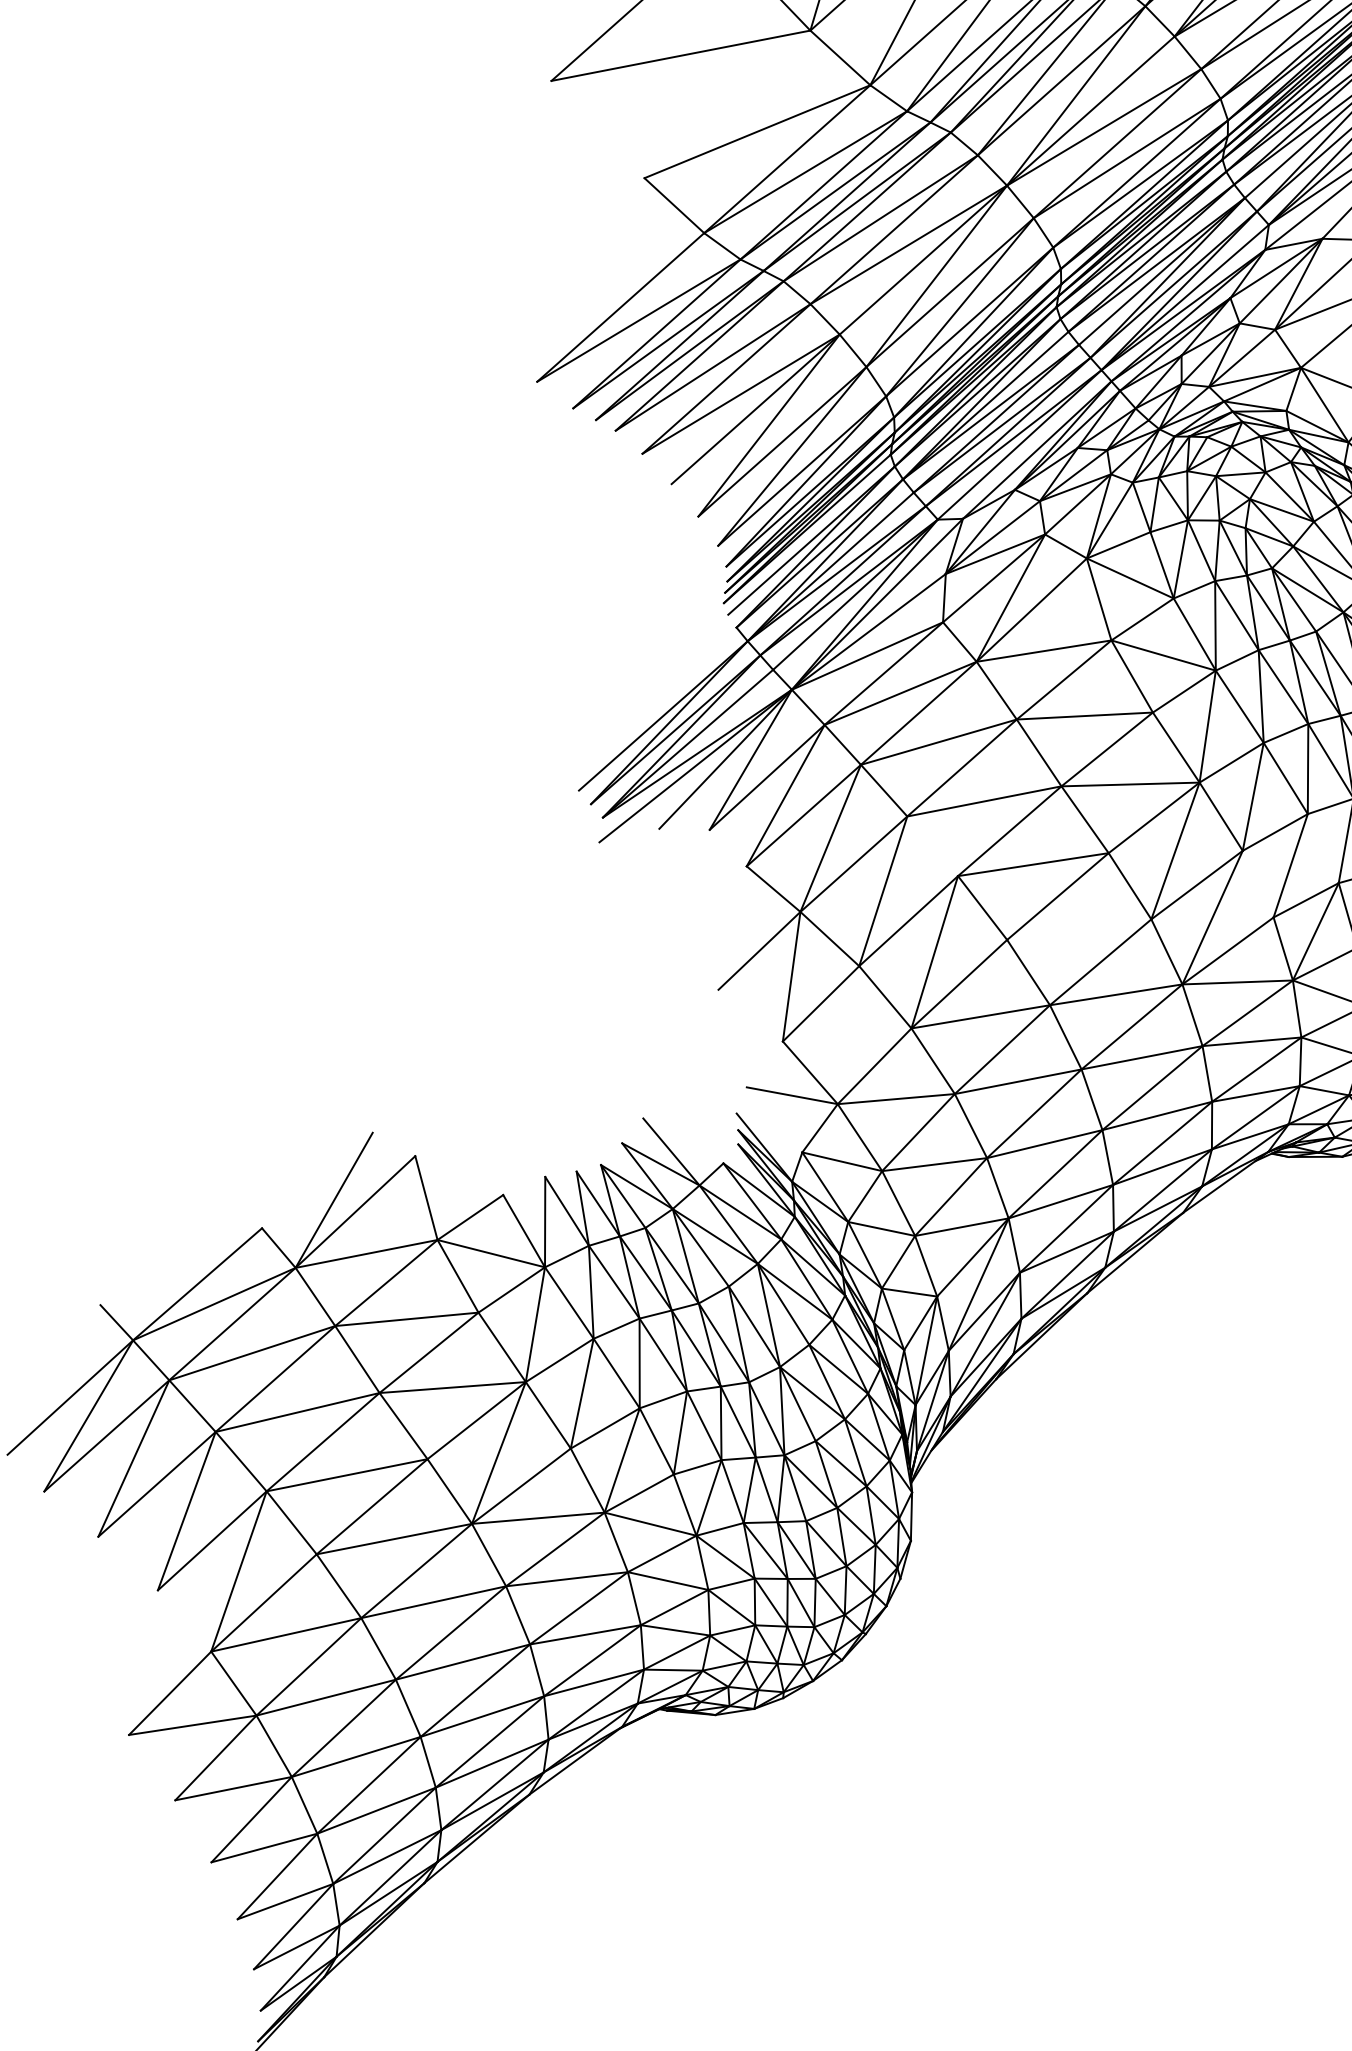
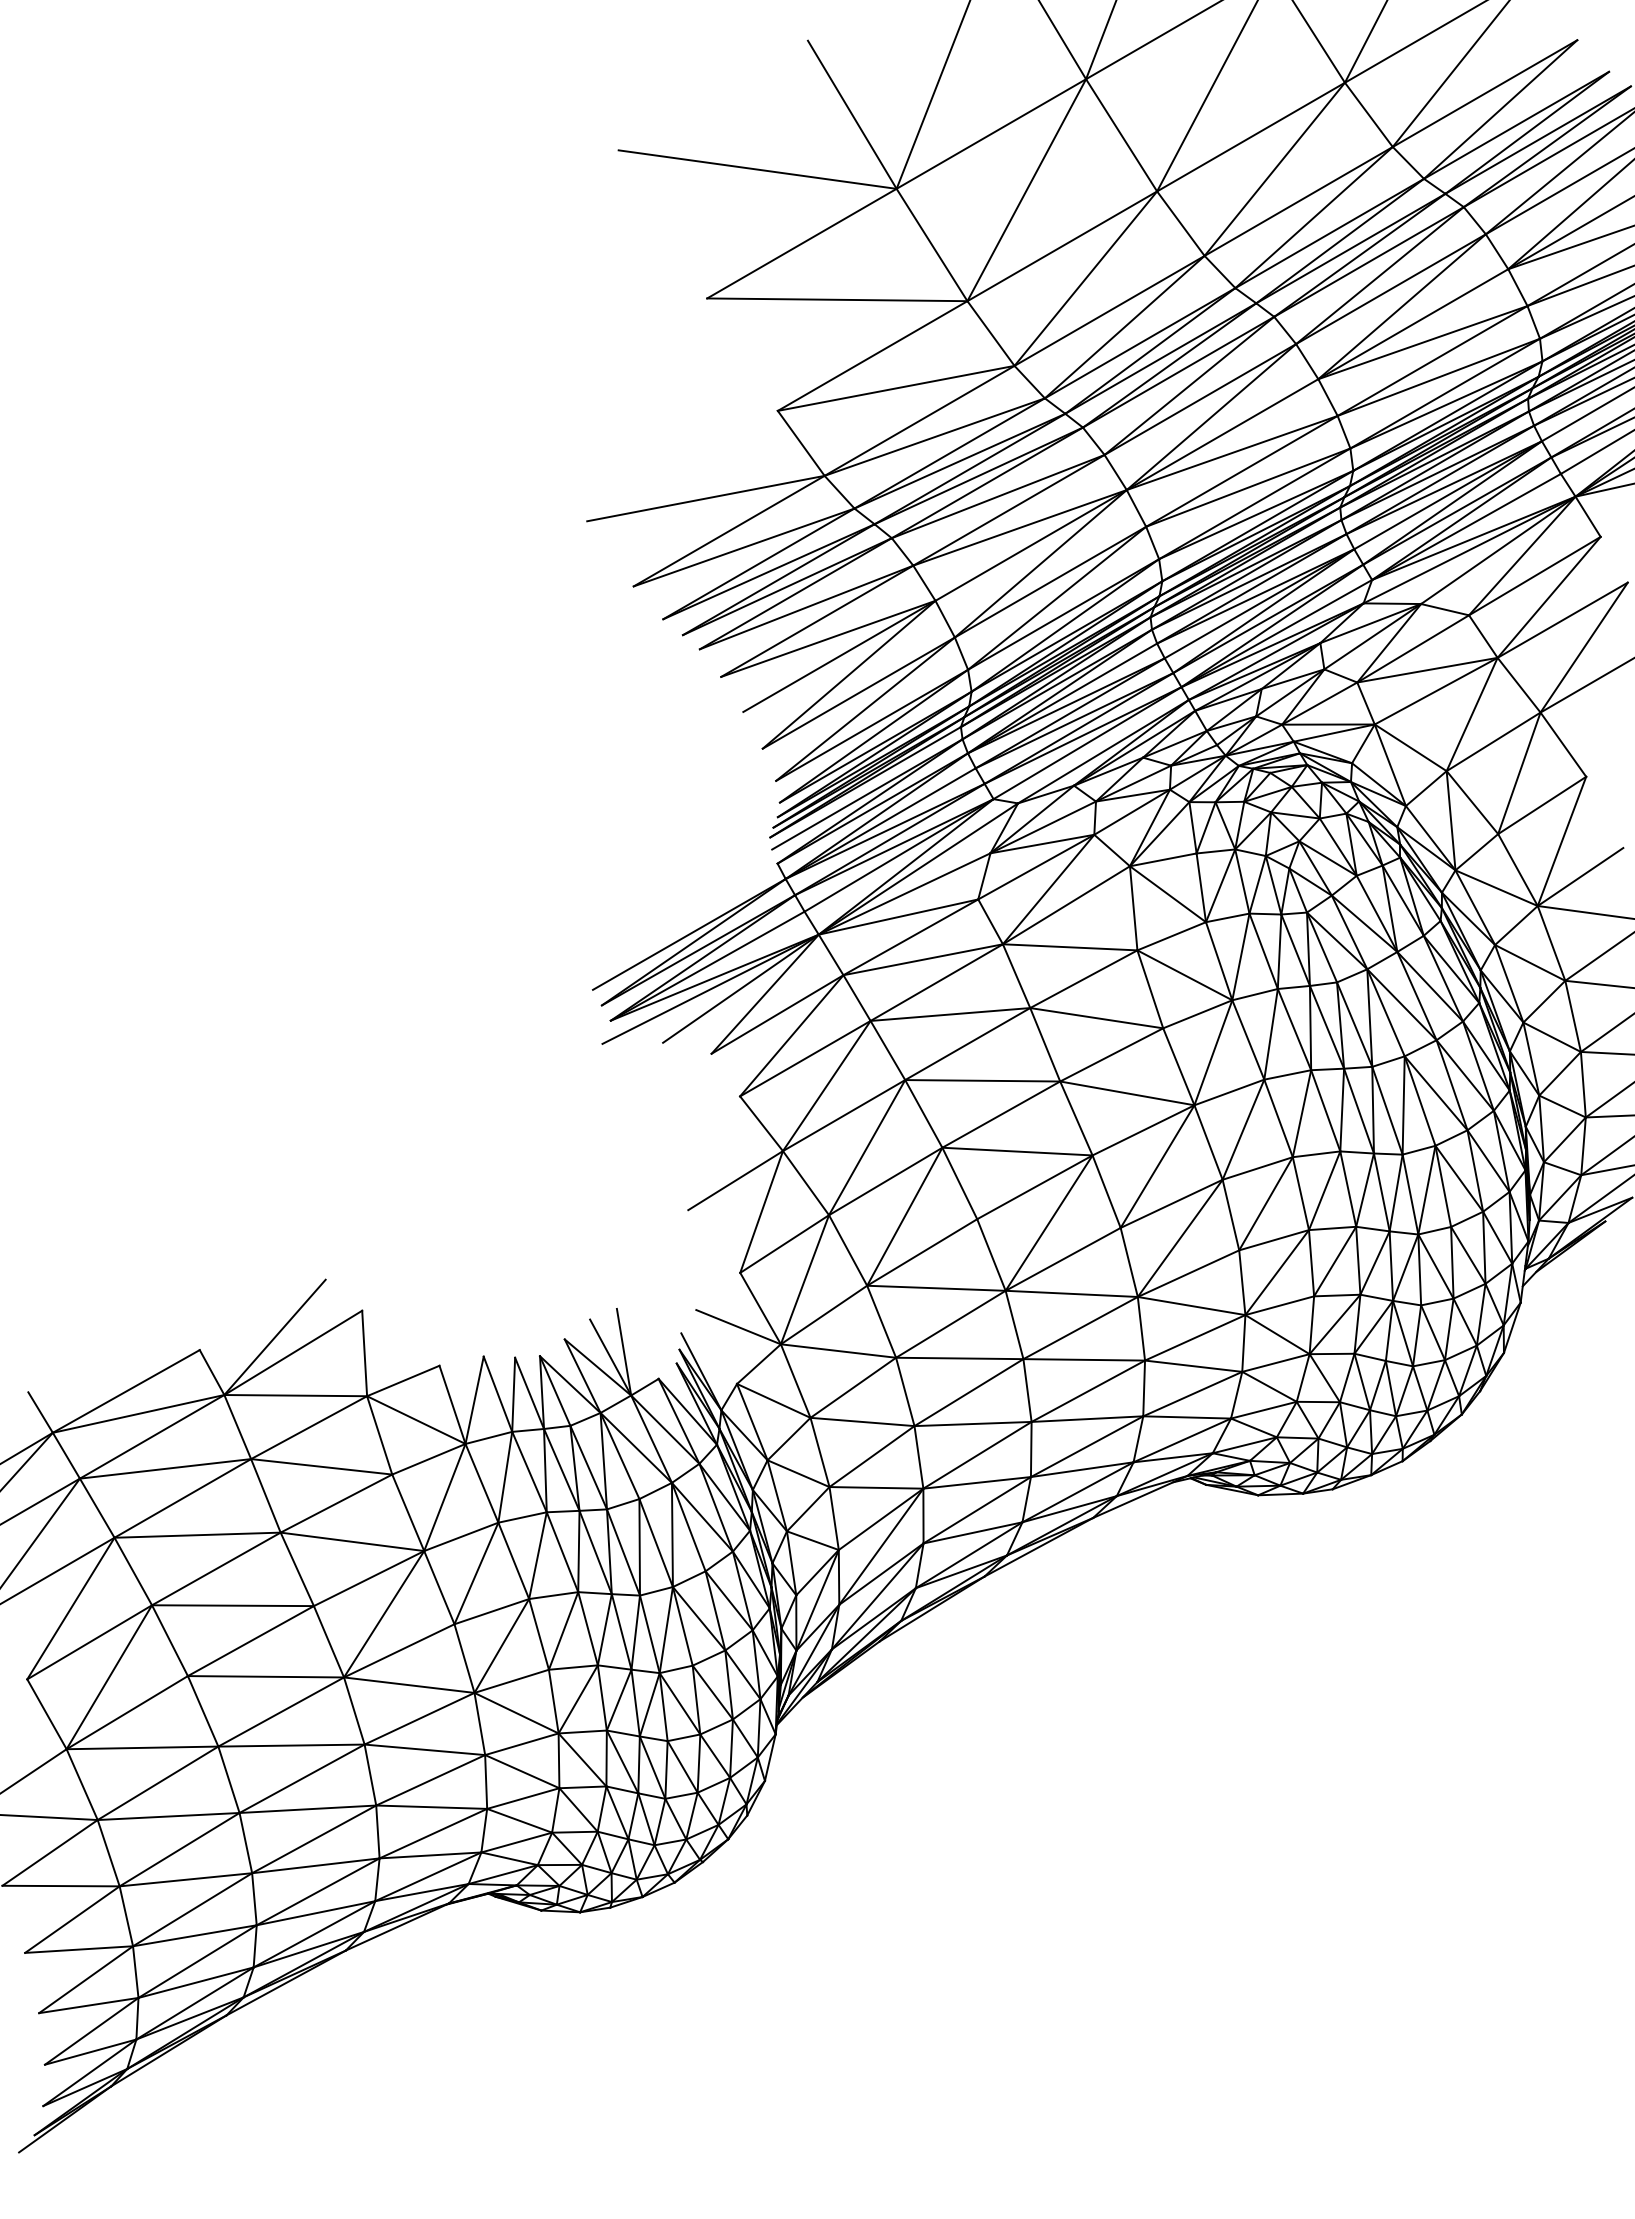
line: (727, 103) -> (872, 355), added
line: (590, 279) -> (705, 498), added
line: (932, 845) -> (923, 1113), added
line: (1322, 848) -> (1300, 1193), added
line: (1257, 883) -> (1230, 1214), added
line: (1078, 928) -> (1048, 1222), added
line: (847, 1034) -> (804, 1279), added
line: (682, 1143) -> (623, 1351), added
line: (184, 1621) -> (46, 1714), added

